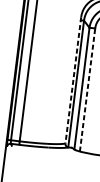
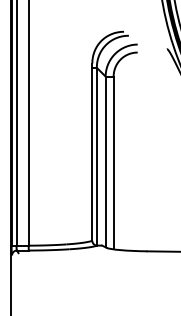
line: (73, 80) -> (92, 152), dashed -> solid
line: (87, 89) -> (113, 162), dashed -> solid

